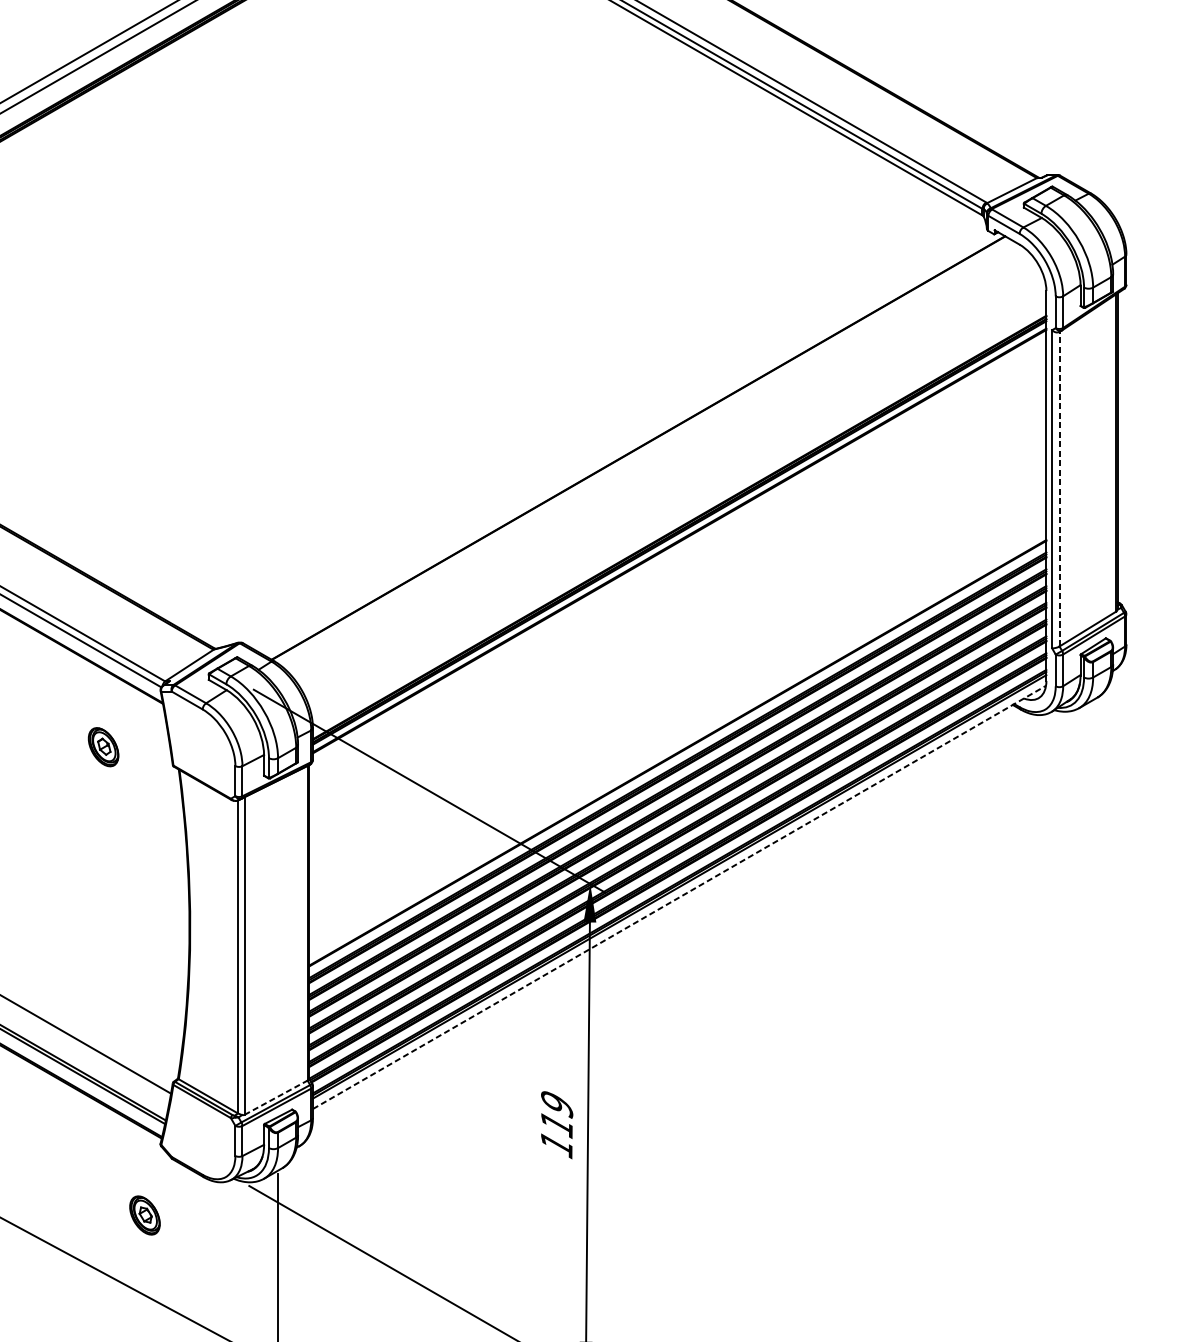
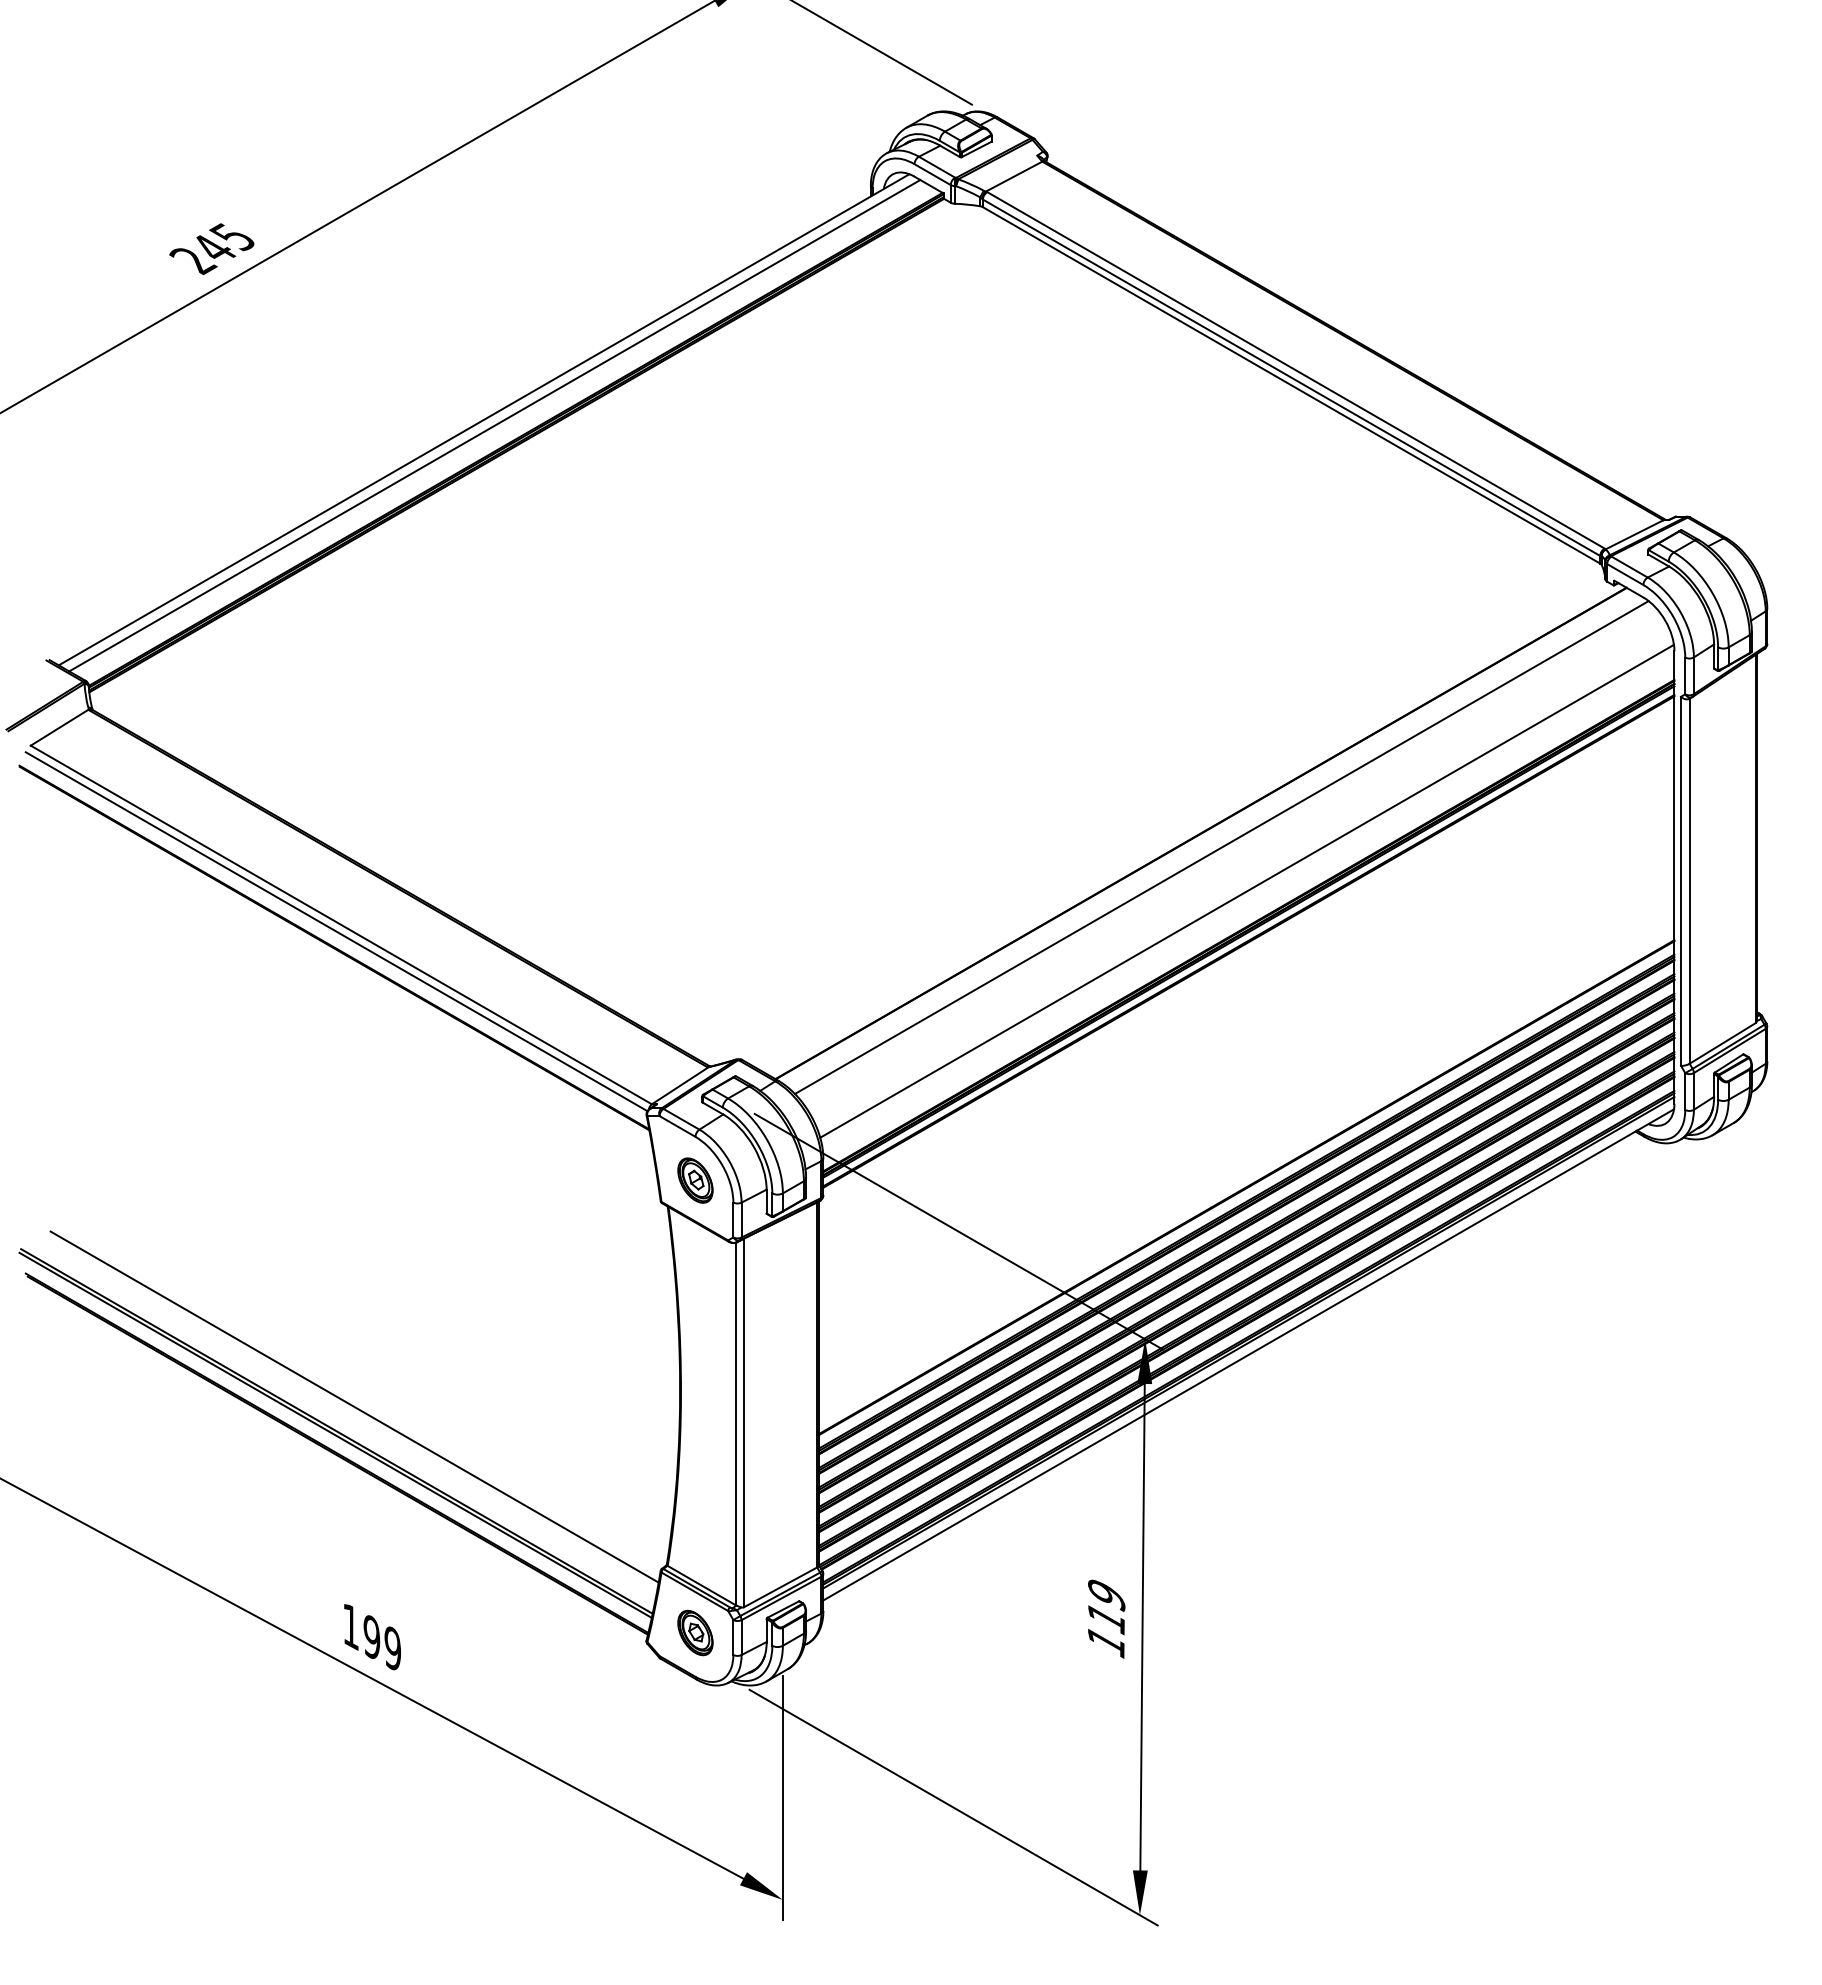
line: (656, 460) -> (1221, 847), added
line: (1059, 489) -> (1689, 881), dashed -> solid
line: (677, 497) -> (1246, 890), added
part: (103, 747) -> (695, 1180), moved
line: (680, 897) -> (1249, 1354), dashed -> solid
line: (276, 1097) -> (780, 1587), dashed -> solid
part: (145, 1215) -> (695, 1632), moved

